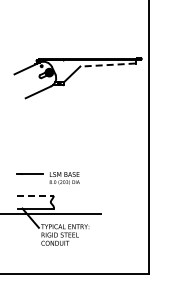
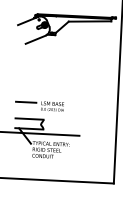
line: (107, 65) -> (89, 21), dashed -> solid
line: (36, 195) -> (30, 118), dashed -> solid

